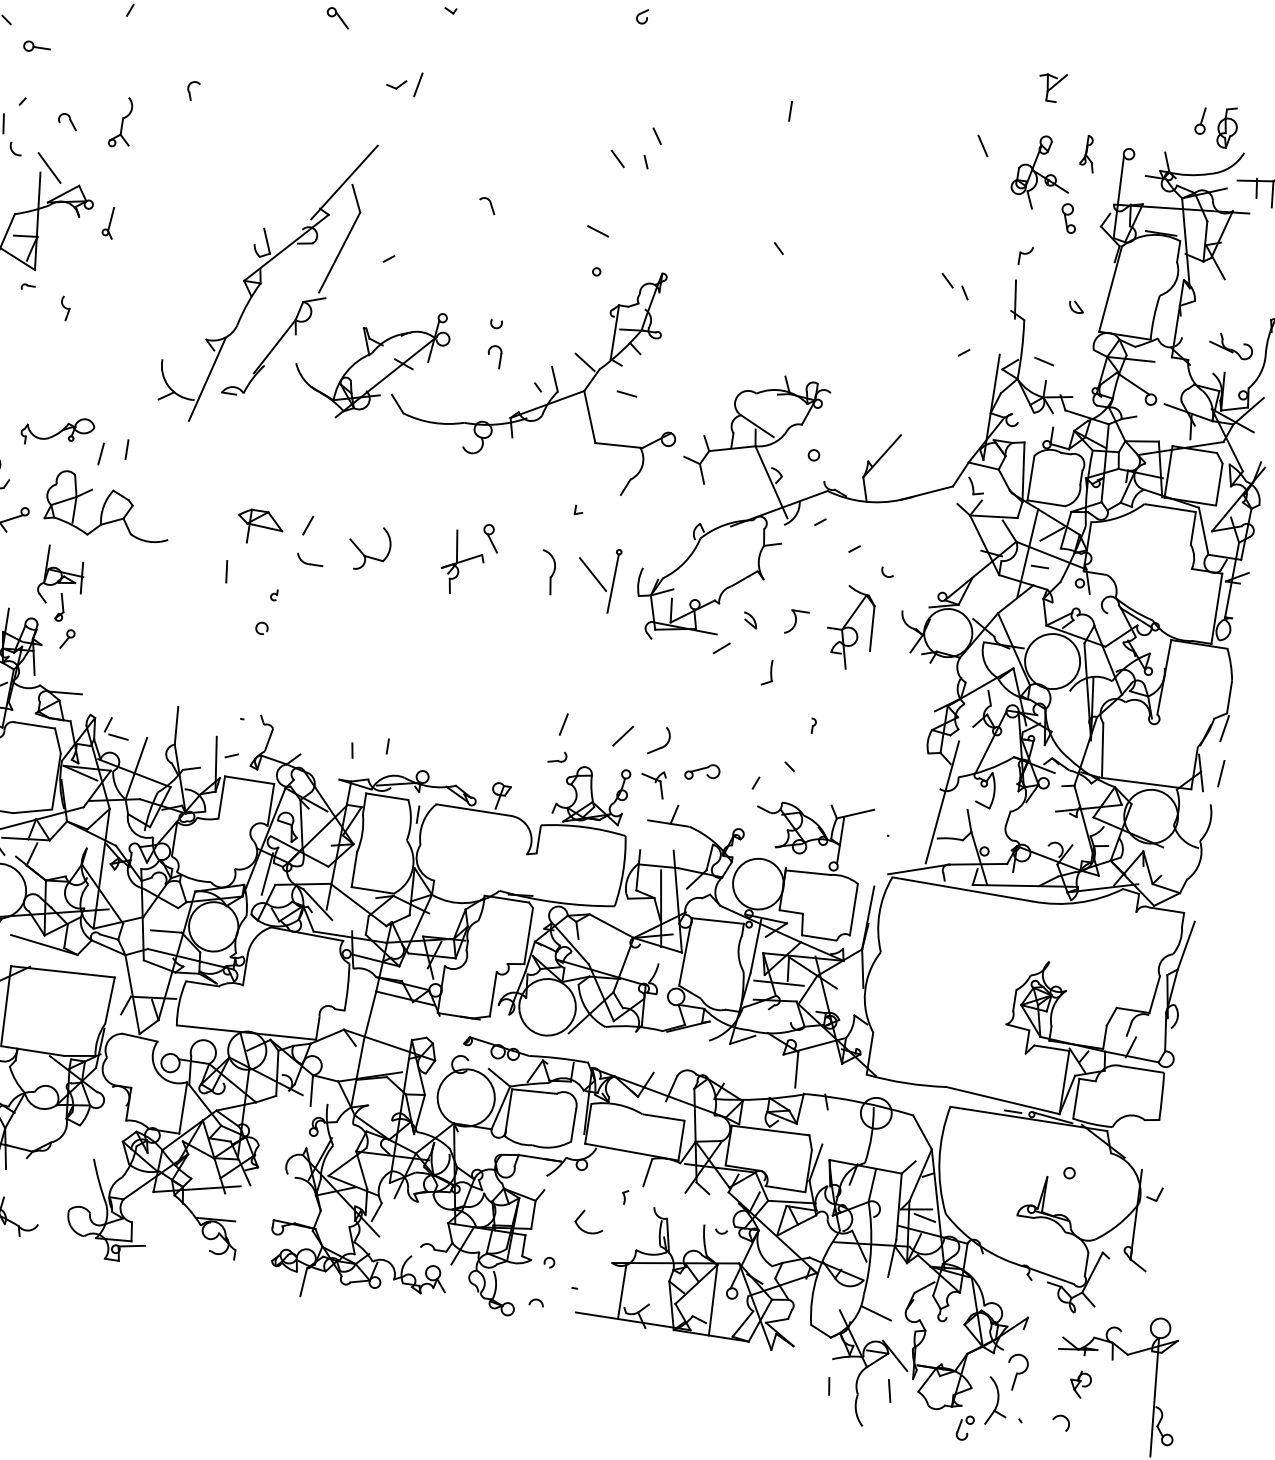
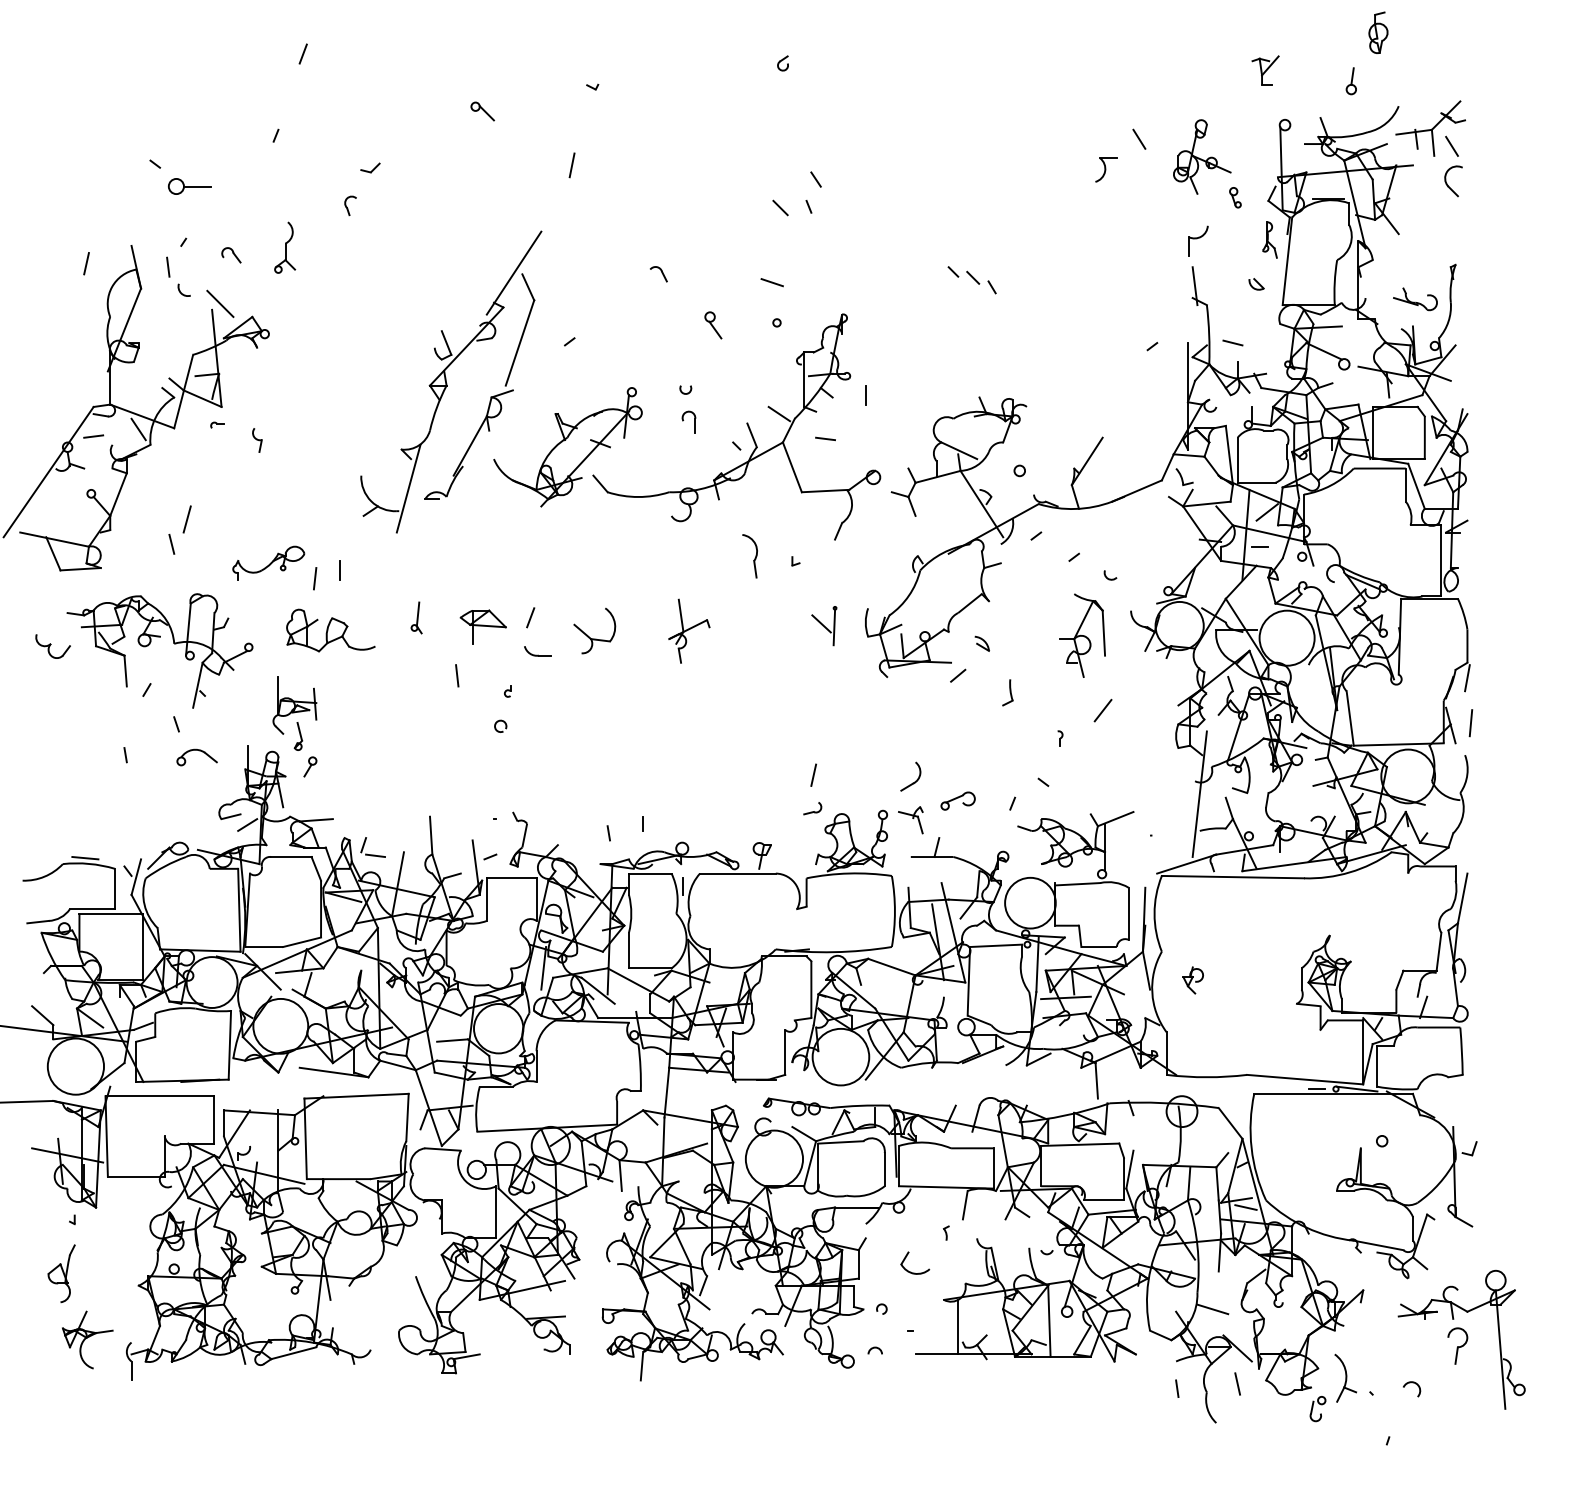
part: (37, 47) -> (189, 186), size x1.6
part: (396, 83) -> (370, 167), moved
part: (1051, 86) -> (1265, 70), moved
line: (790, 111) -> (865, 395), moved
part: (1227, 127) -> (1378, 32), moved
part: (1088, 153) -> (1269, 239), moved
part: (1069, 218) -> (1235, 197), size x0.7
part: (109, 222) -> (416, 617), moved
part: (1025, 255) -> (1198, 241), size x1.6
part: (955, 286) -> (981, 282), moved
part: (108, 507) -> (330, 630), size x0.7
part: (491, 538) -> (713, 325), moved
part: (546, 572) -> (749, 556), moved
part: (597, 578) -> (824, 625), size x0.6
part: (796, 622) -> (1106, 169), moved
line: (622, 735) -> (1102, 710), moved
part: (1016, 1371) -> (1457, 1345), moved
part: (1079, 1384) -> (1192, 980), moved

